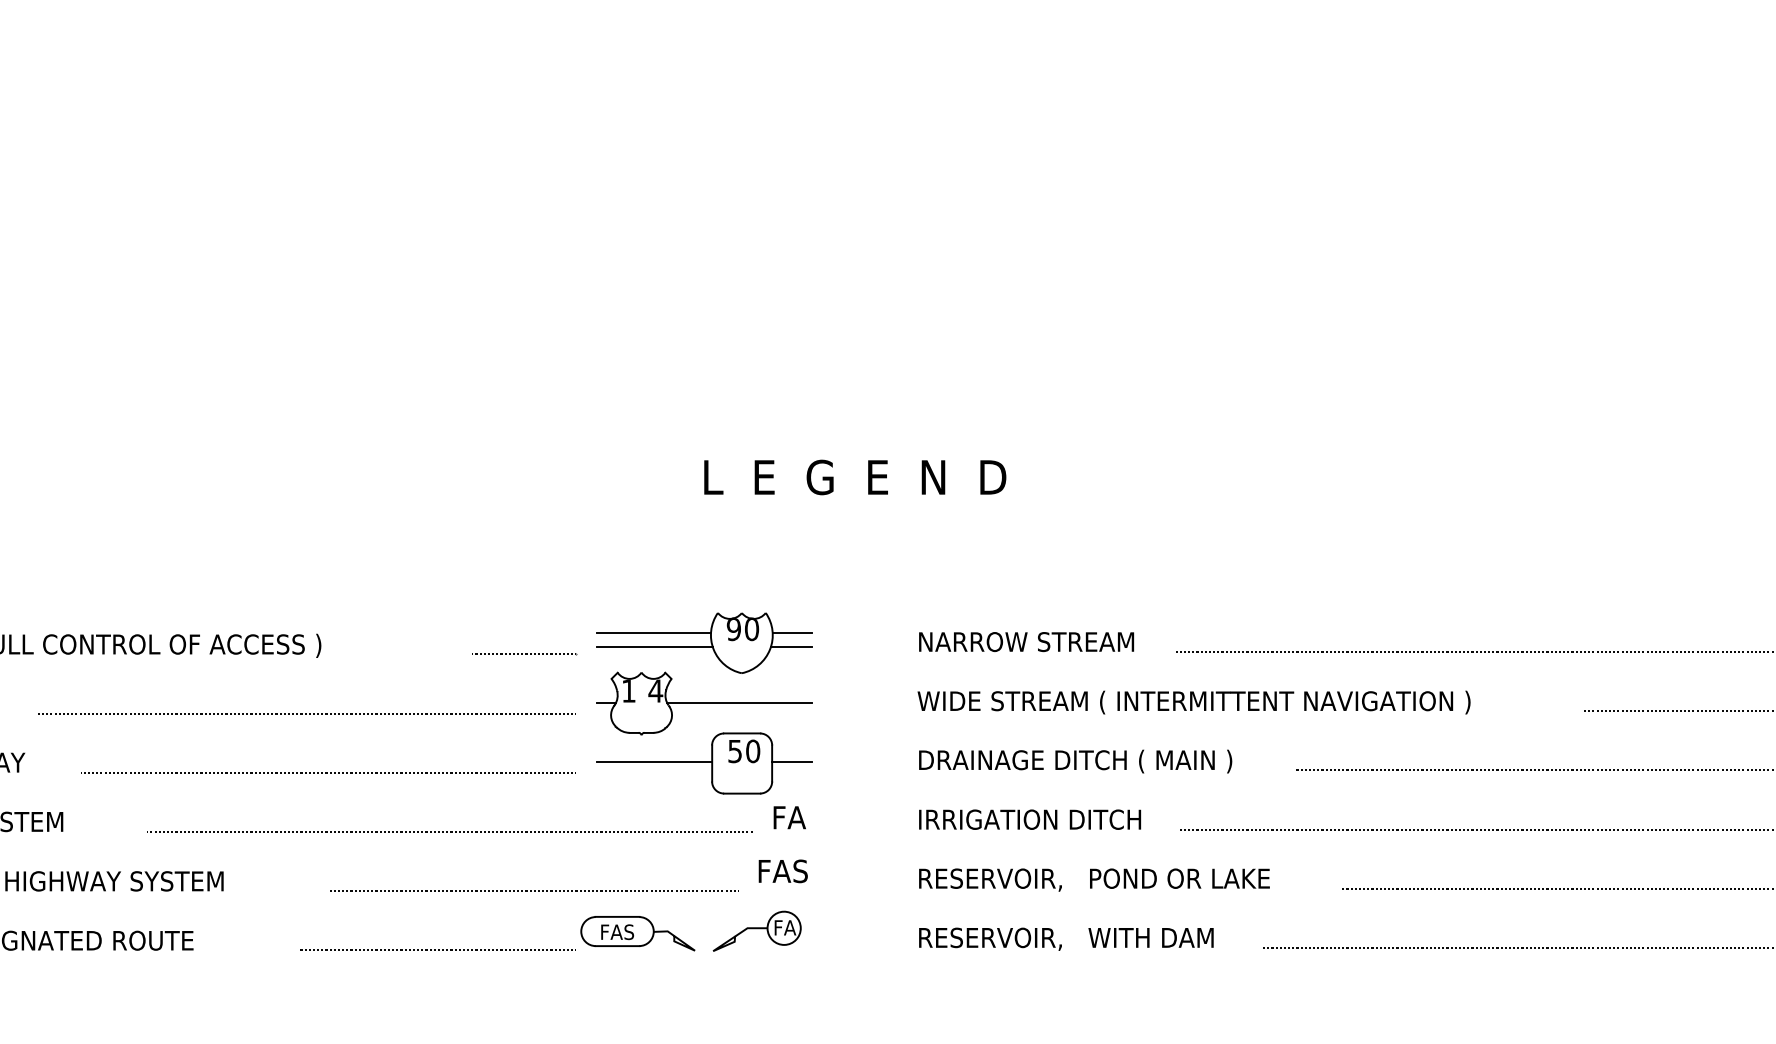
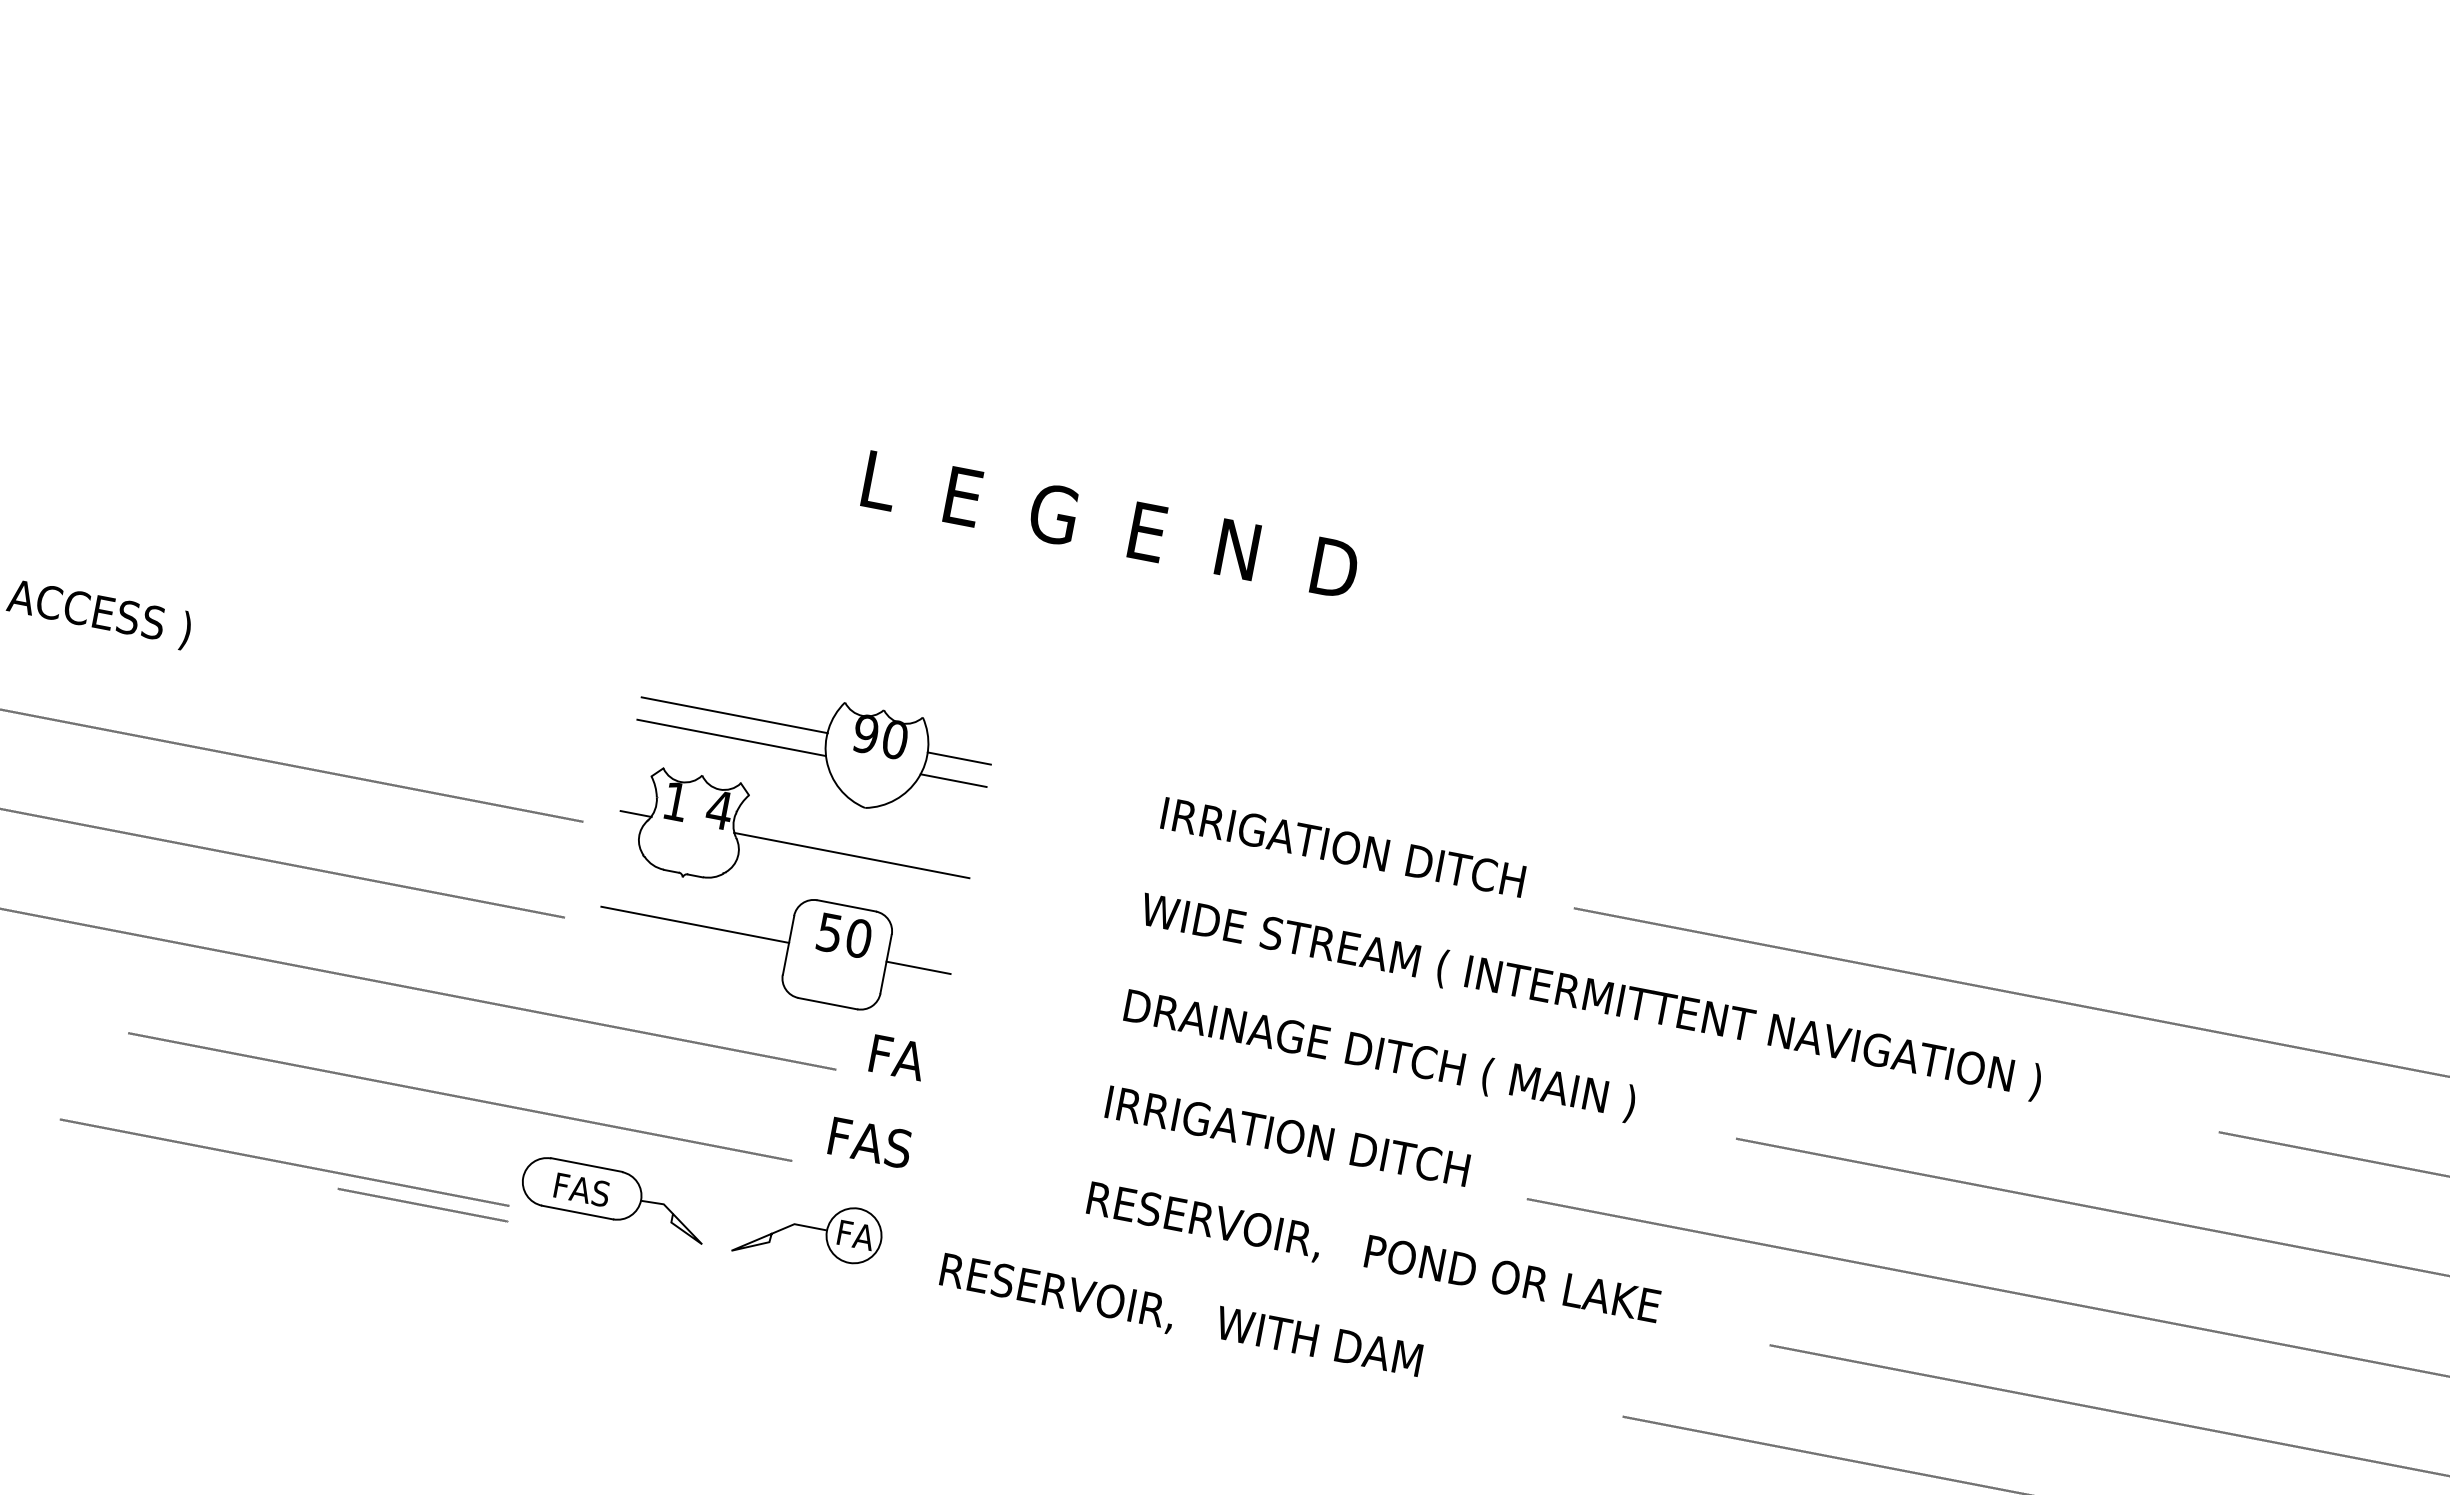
text: (1031, 642) -> (1345, 848), NARROW STREAM -> IRRIGATION DITCH
line: (525, 654) -> (423, 1205), moved
text: (1066, 938) -> (1181, 1315), moved

